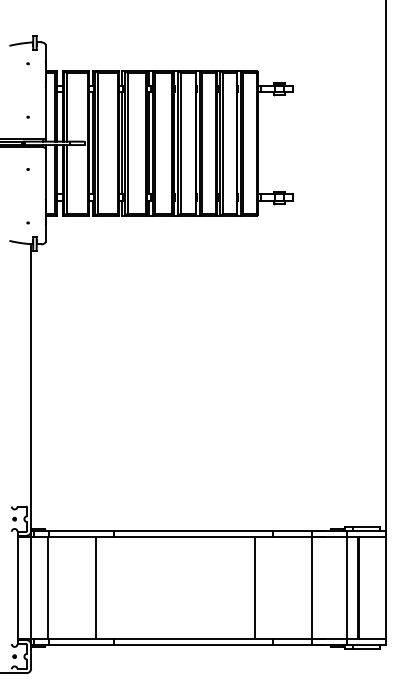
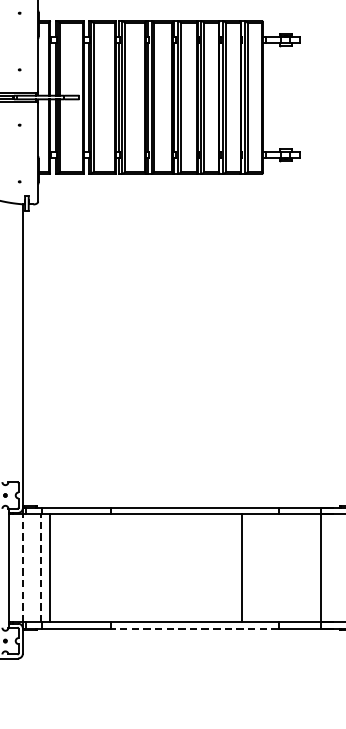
line: (31, 587) -> (23, 567), solid -> dashed
line: (47, 587) -> (40, 567), solid -> dashed
line: (96, 587) -> (50, 567), moved
line: (254, 587) -> (241, 567), moved
line: (192, 645) -> (193, 629), solid -> dashed

